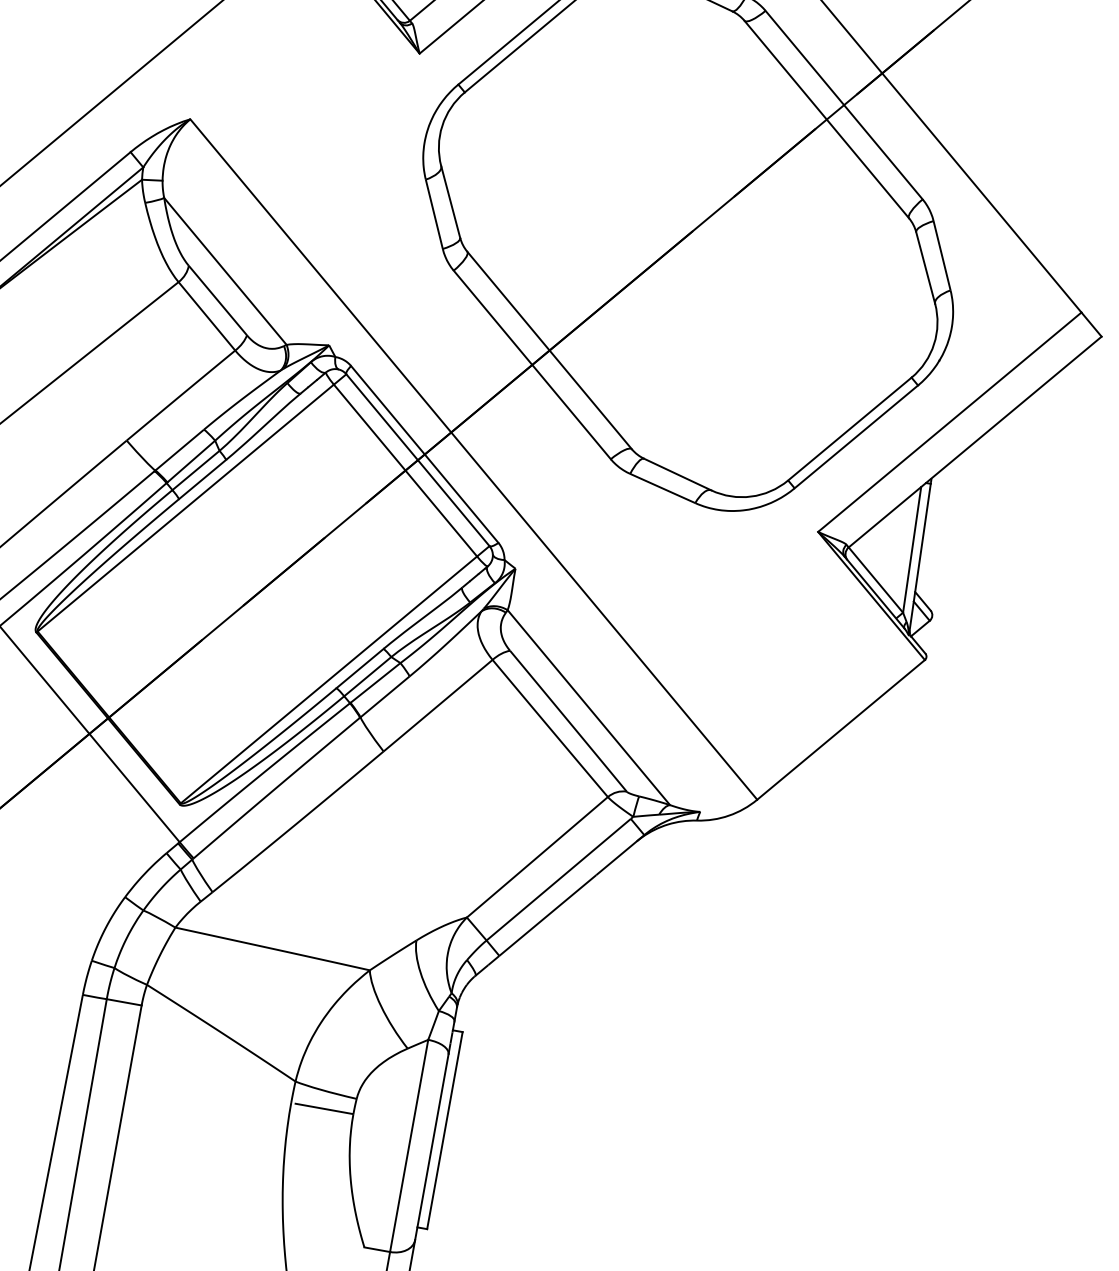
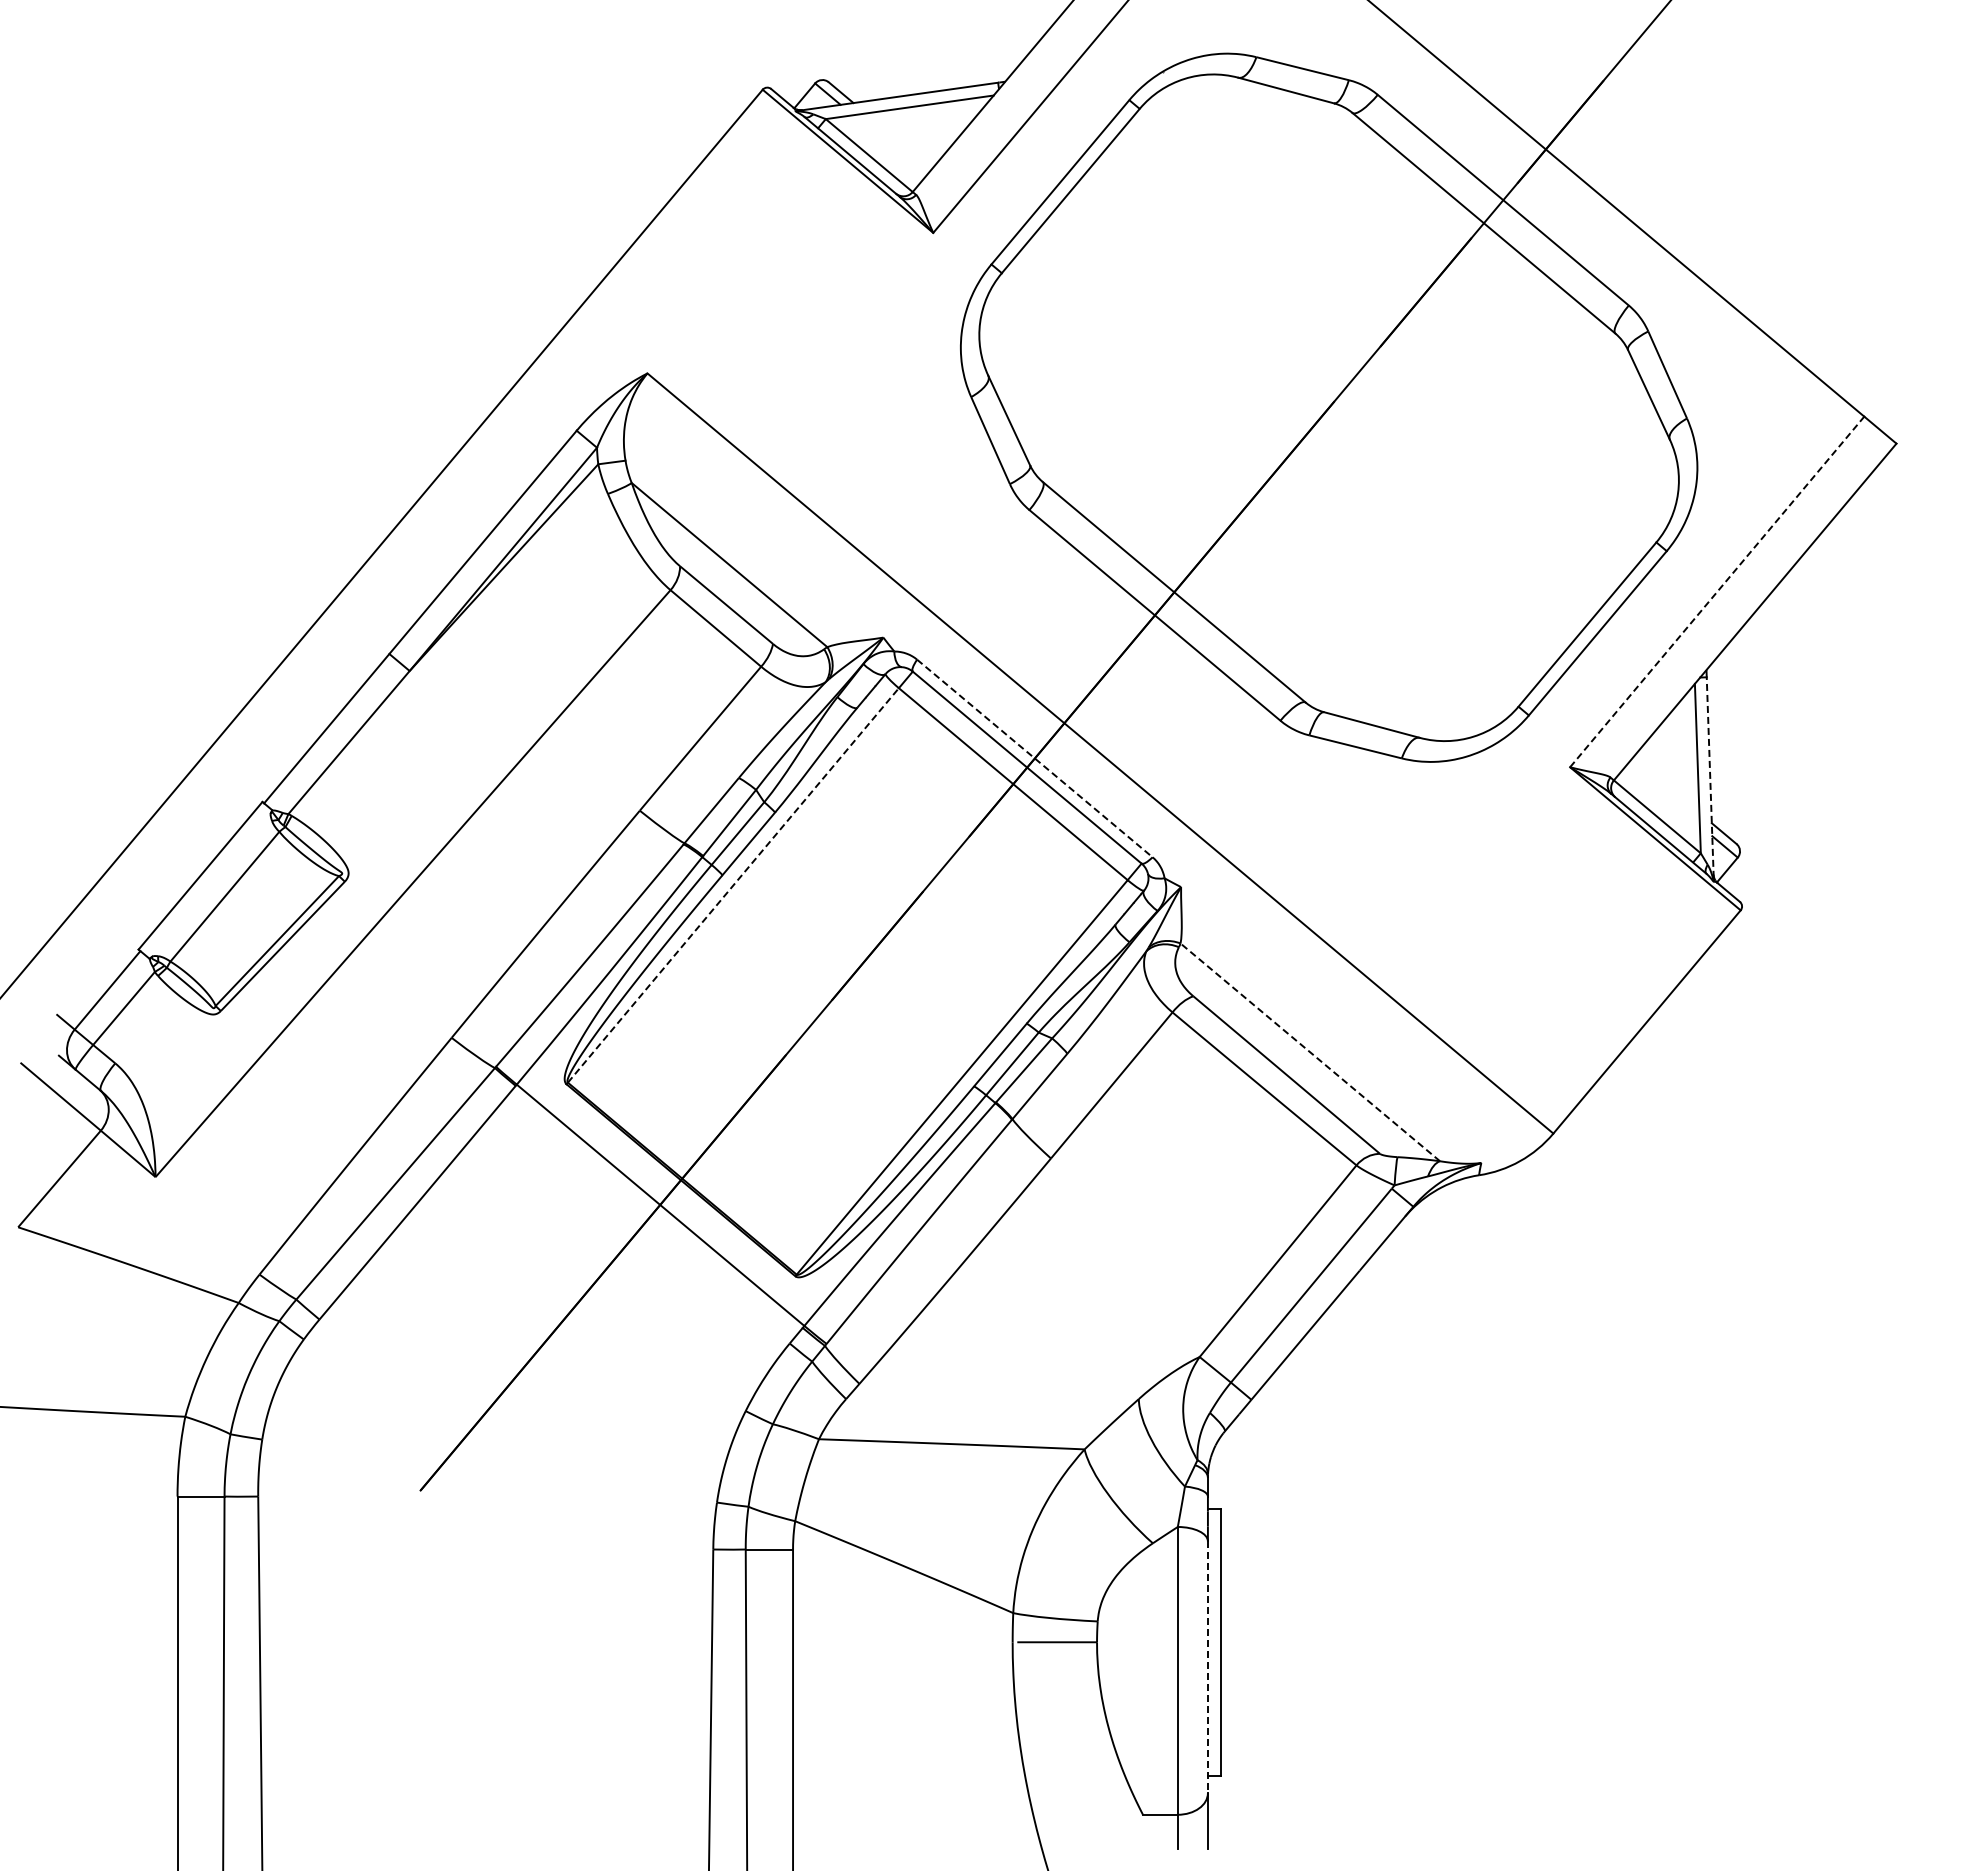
line: (950, 421) -> (1717, 591), solid -> dashed
line: (424, 454) -> (1034, 758), solid -> dashed
line: (185, 508) -> (733, 885), solid -> dashed
line: (920, 558) -> (1710, 777), solid -> dashed
line: (588, 707) -> (1309, 1052), solid -> dashed
line: (431, 1147) -> (1207, 1667), solid -> dashed

